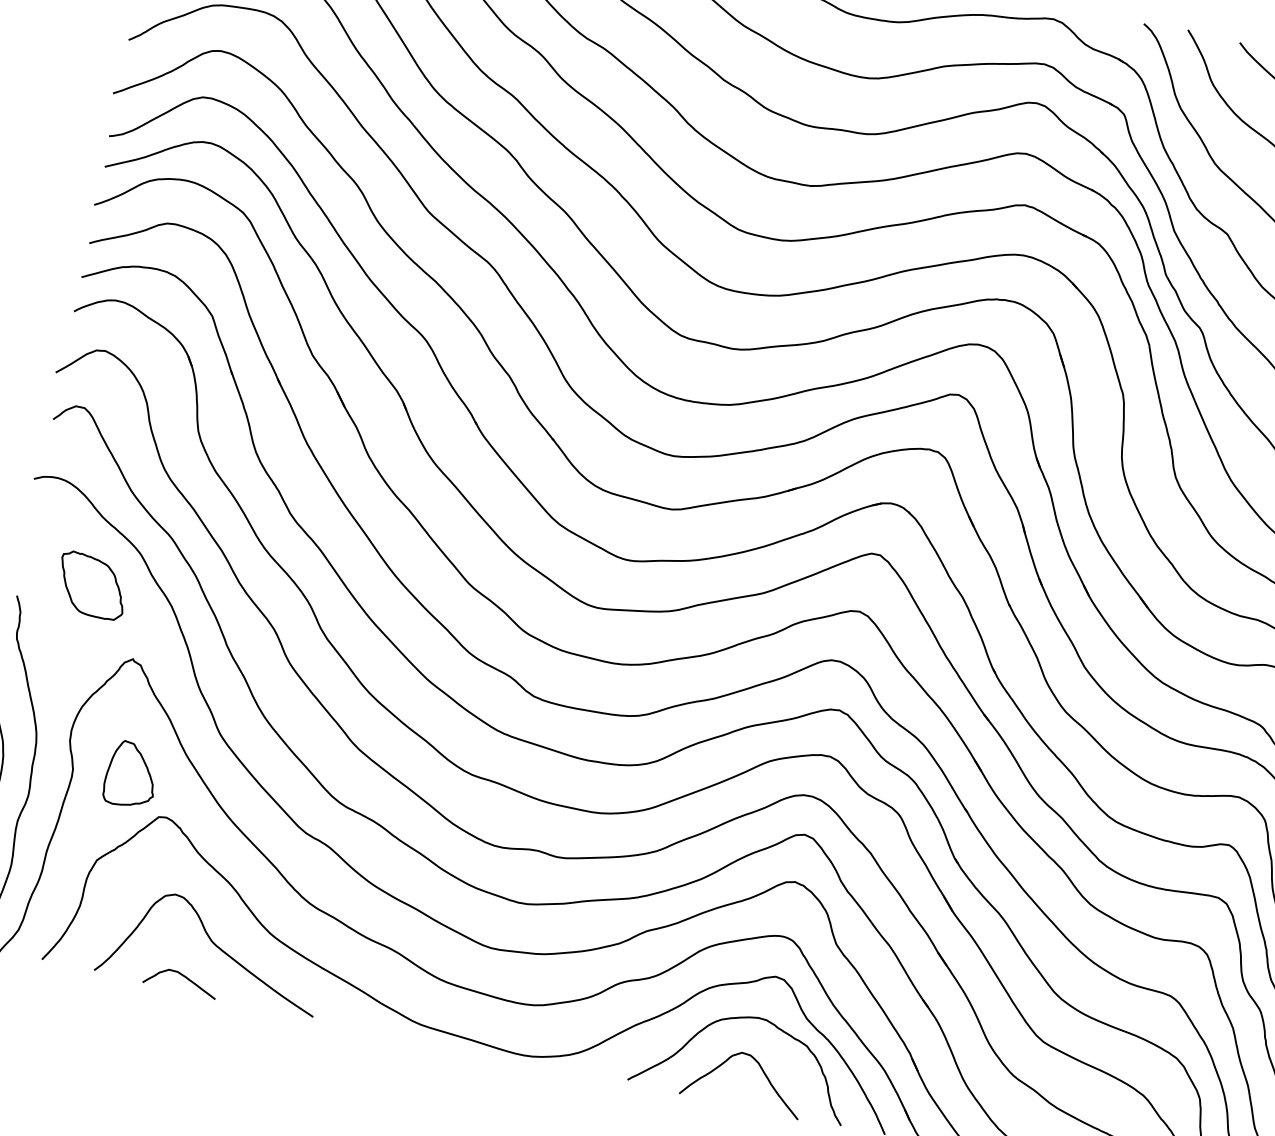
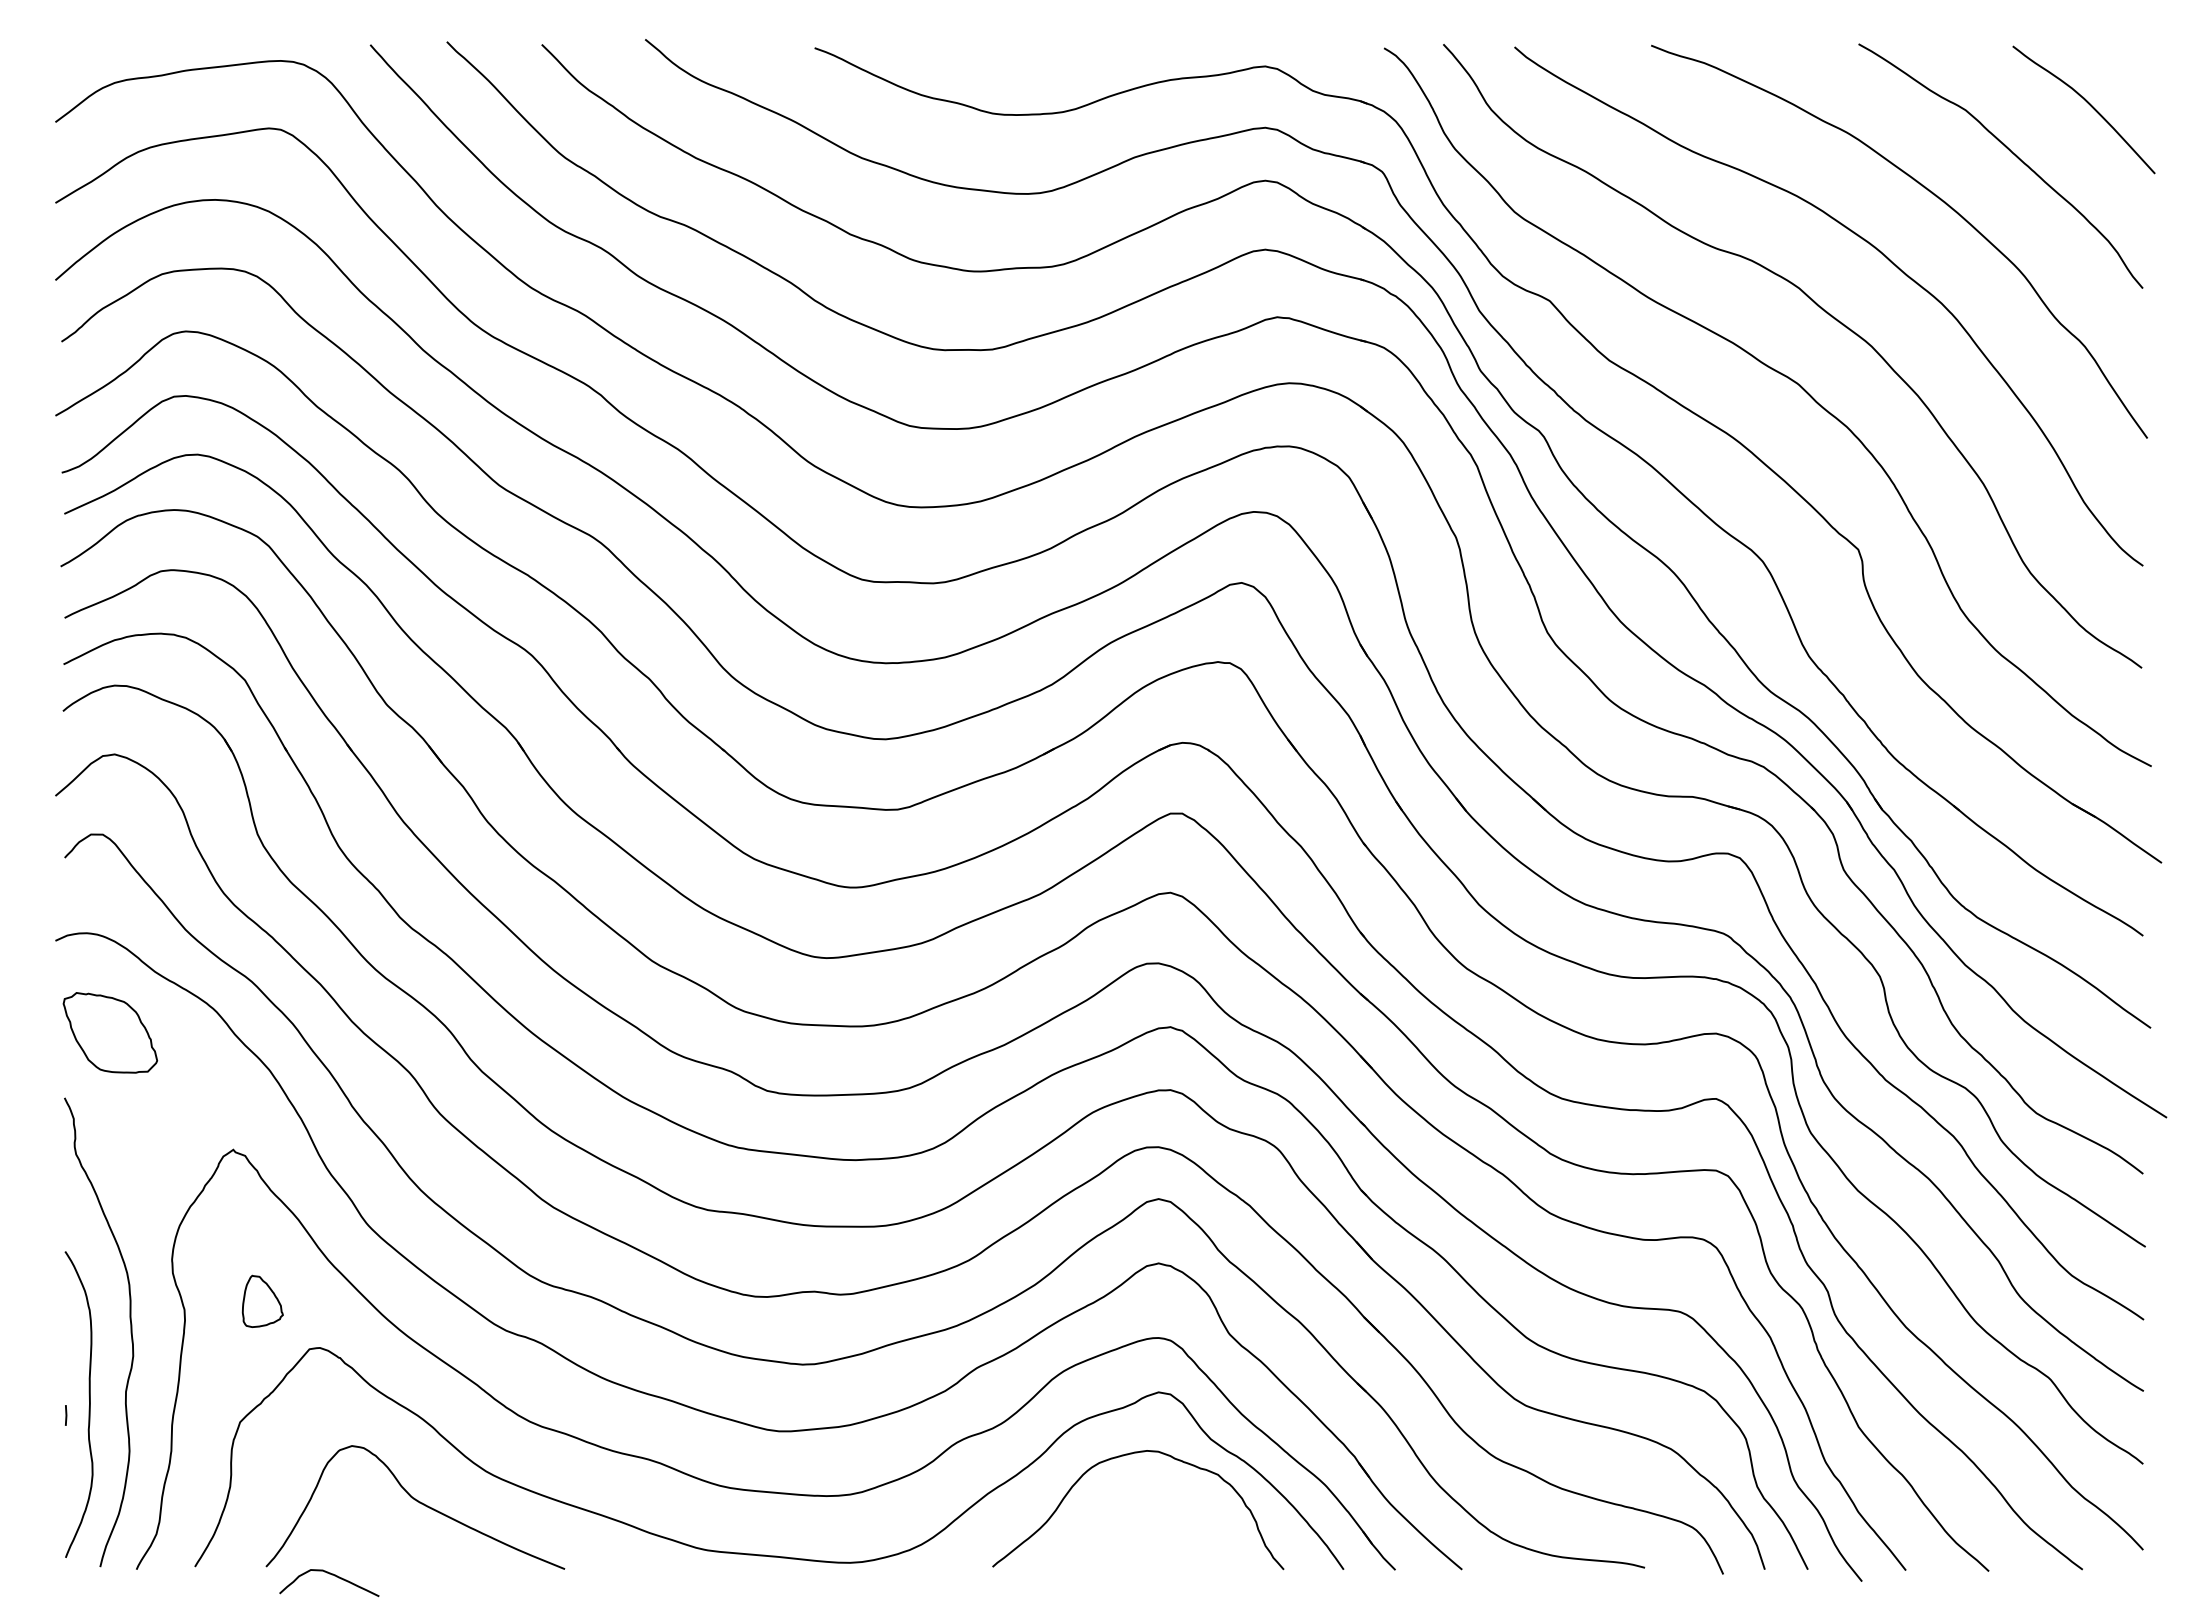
part: (92, 585) -> (110, 1032), moved
part: (131, 774) -> (262, 1301), size x0.6
curve: (184, 977) -> (332, 1575), moved
curve: (760, 1068) -> (1163, 1516), removed

